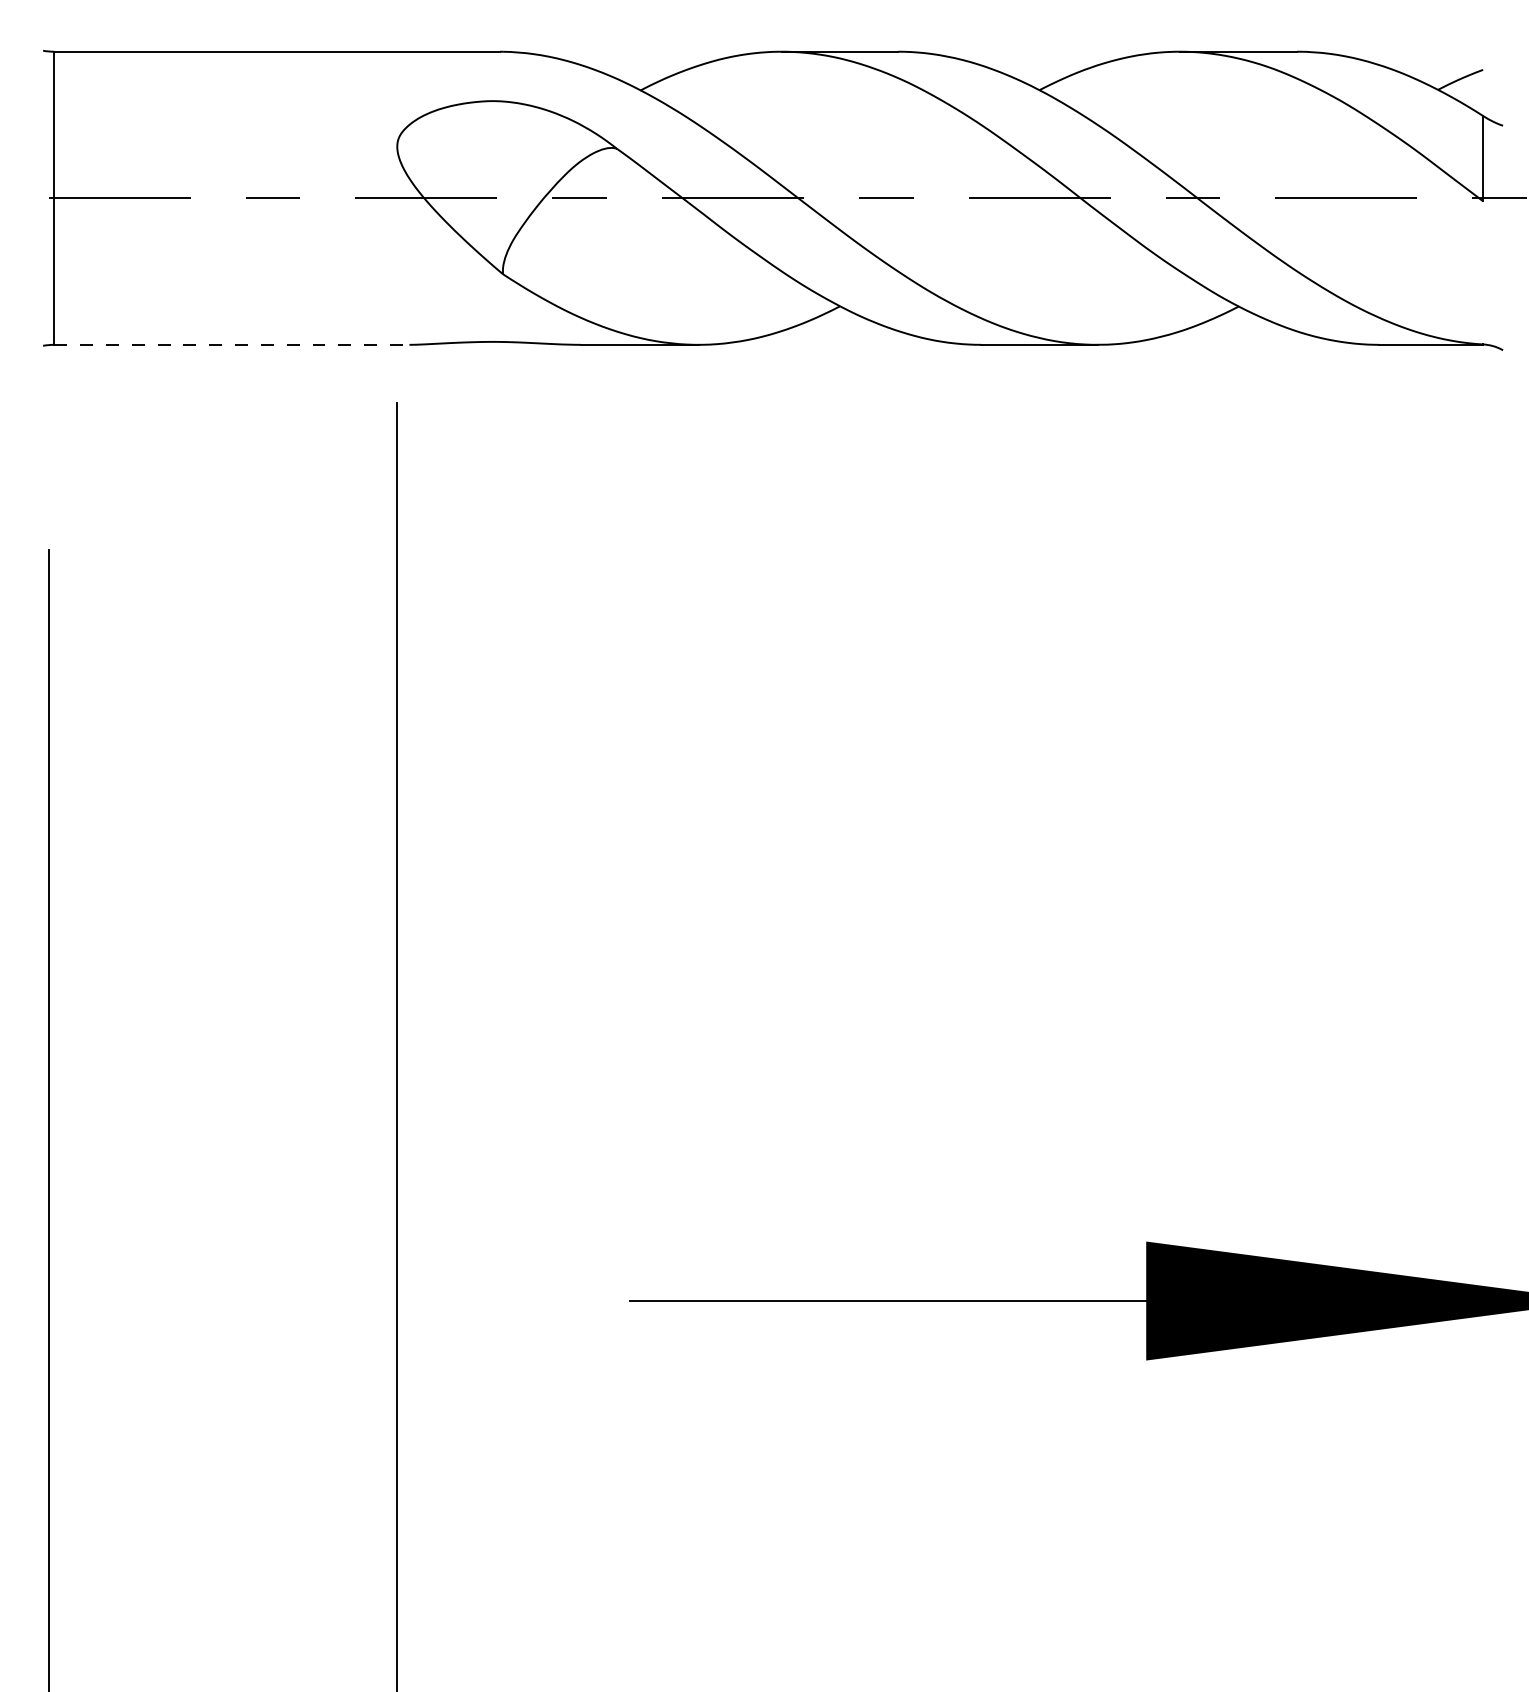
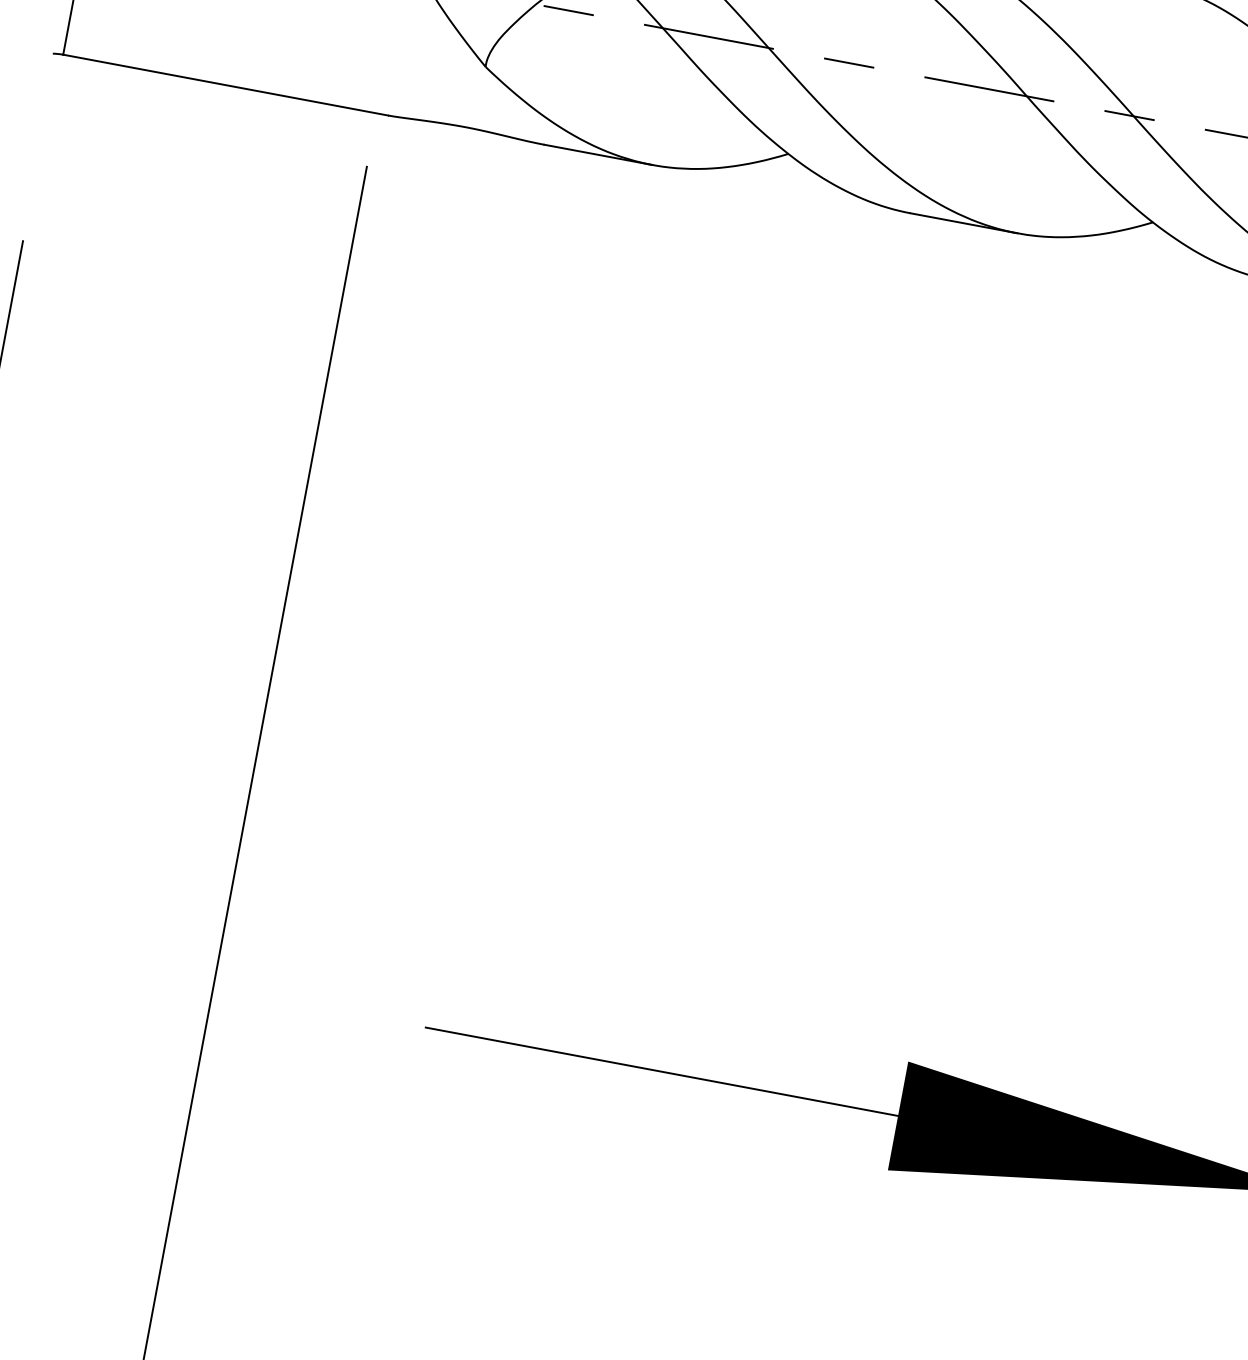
line: (231, 344) -> (225, 84), dashed -> solid

